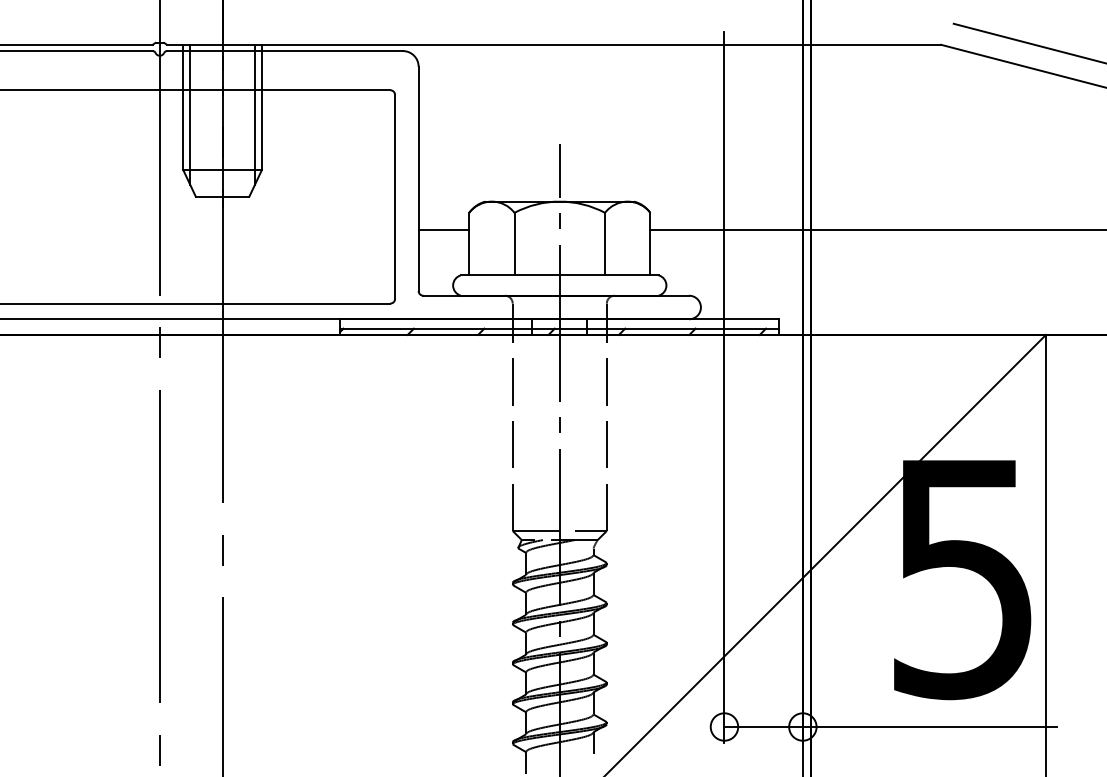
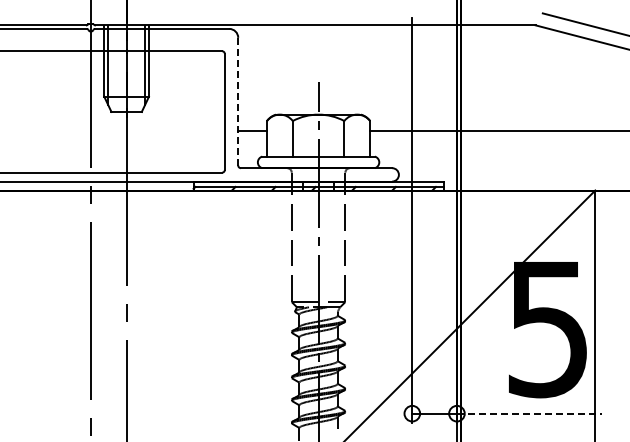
line: (419, 178) -> (238, 101), solid -> dashed
line: (930, 726) -> (529, 413), solid -> dashed

